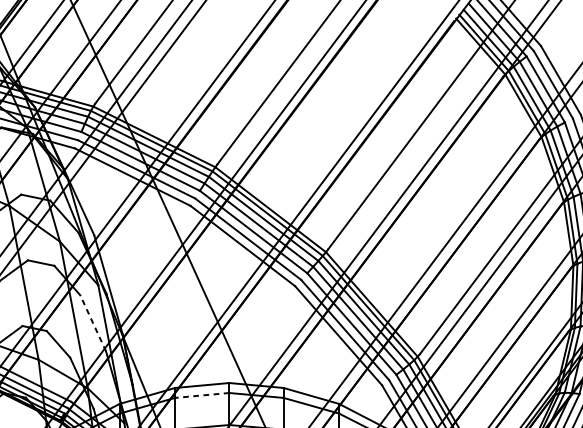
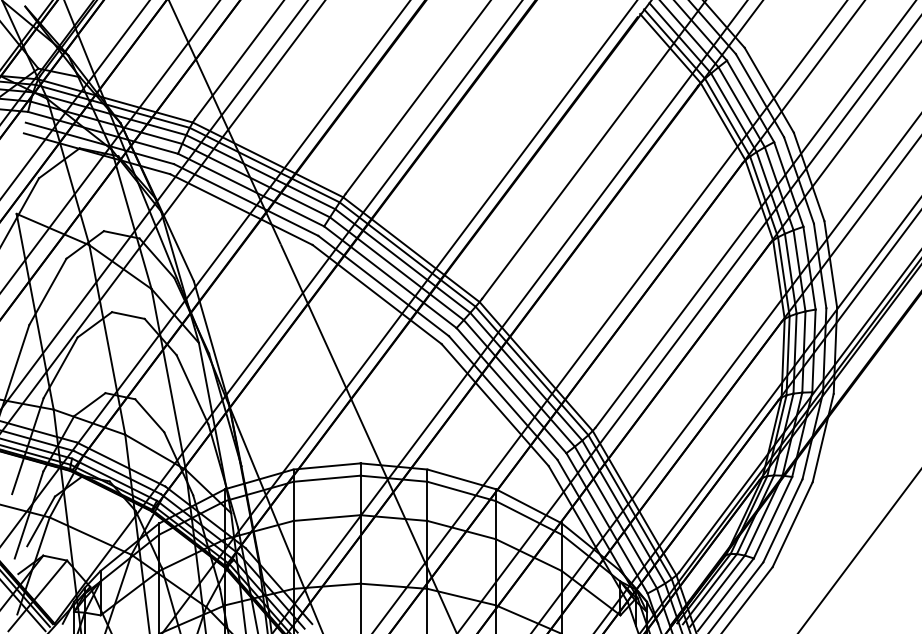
line: (93, 323) -> (192, 389), dashed -> solid
line: (202, 395) -> (327, 478), dashed -> solid

